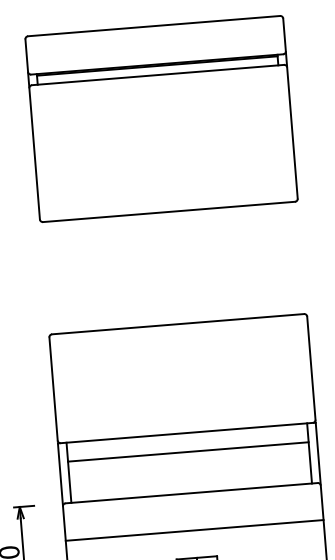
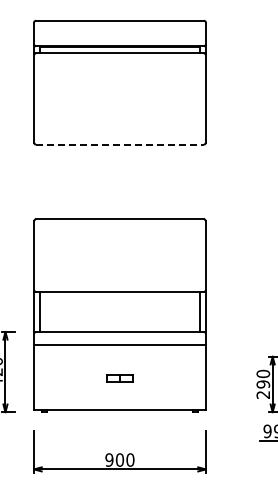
line: (169, 211) -> (120, 144), solid -> dashed
line: (187, 451) -> (119, 304), removed
line: (193, 530) -> (119, 344), moved

